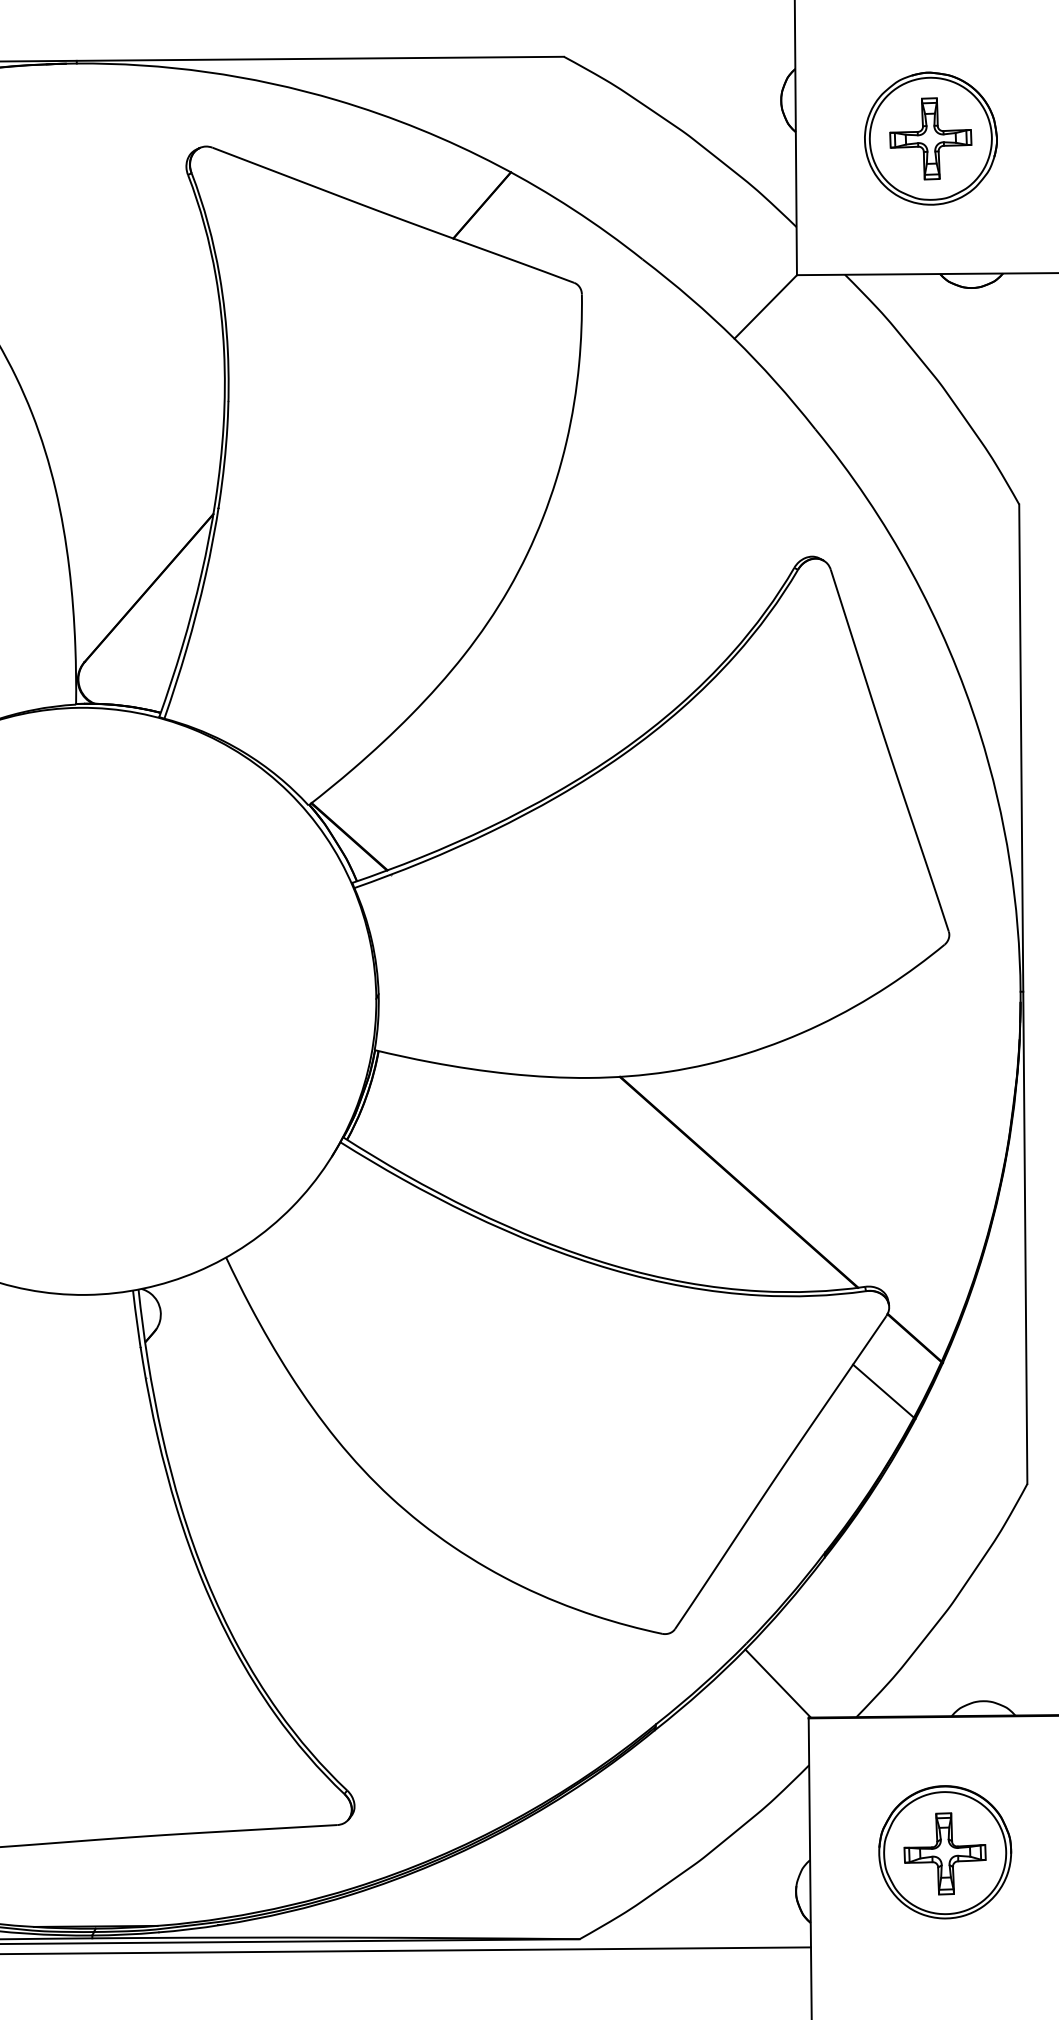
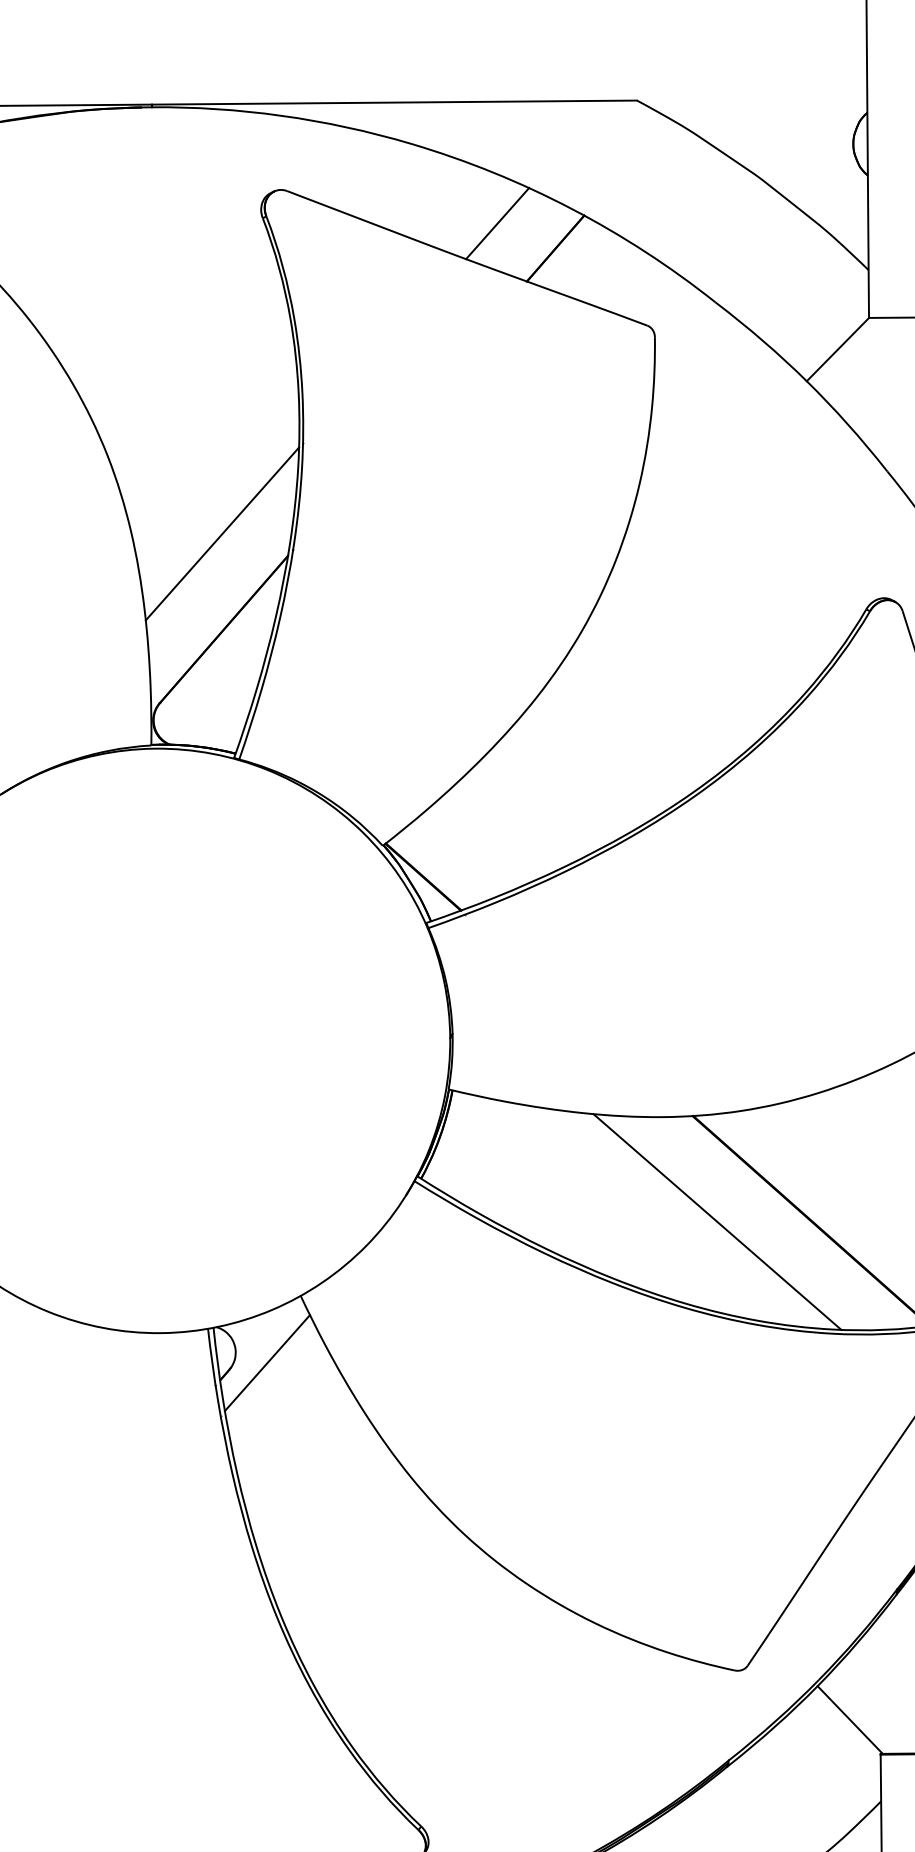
line: (423, 180) -> (497, 223), added
line: (147, 491) -> (222, 533), added
line: (644, 1182) -> (717, 1221), added
line: (192, 1324) -> (267, 1362), added

